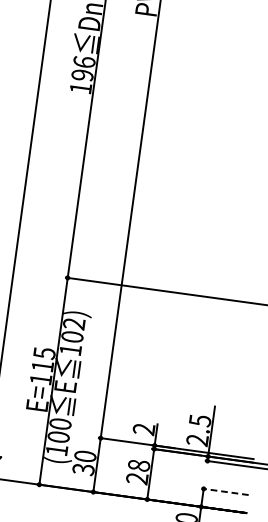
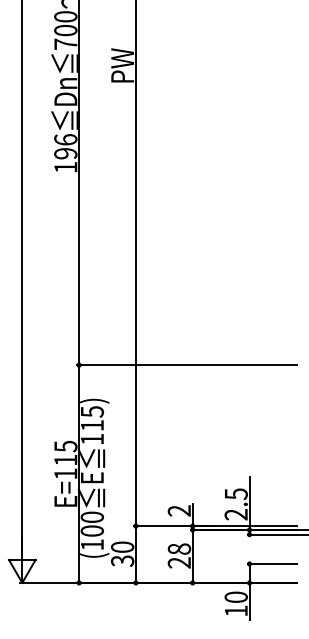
text: (73, 330) -> (92, 418), 102) -> 115)
line: (225, 492) -> (272, 564), dashed -> solid

